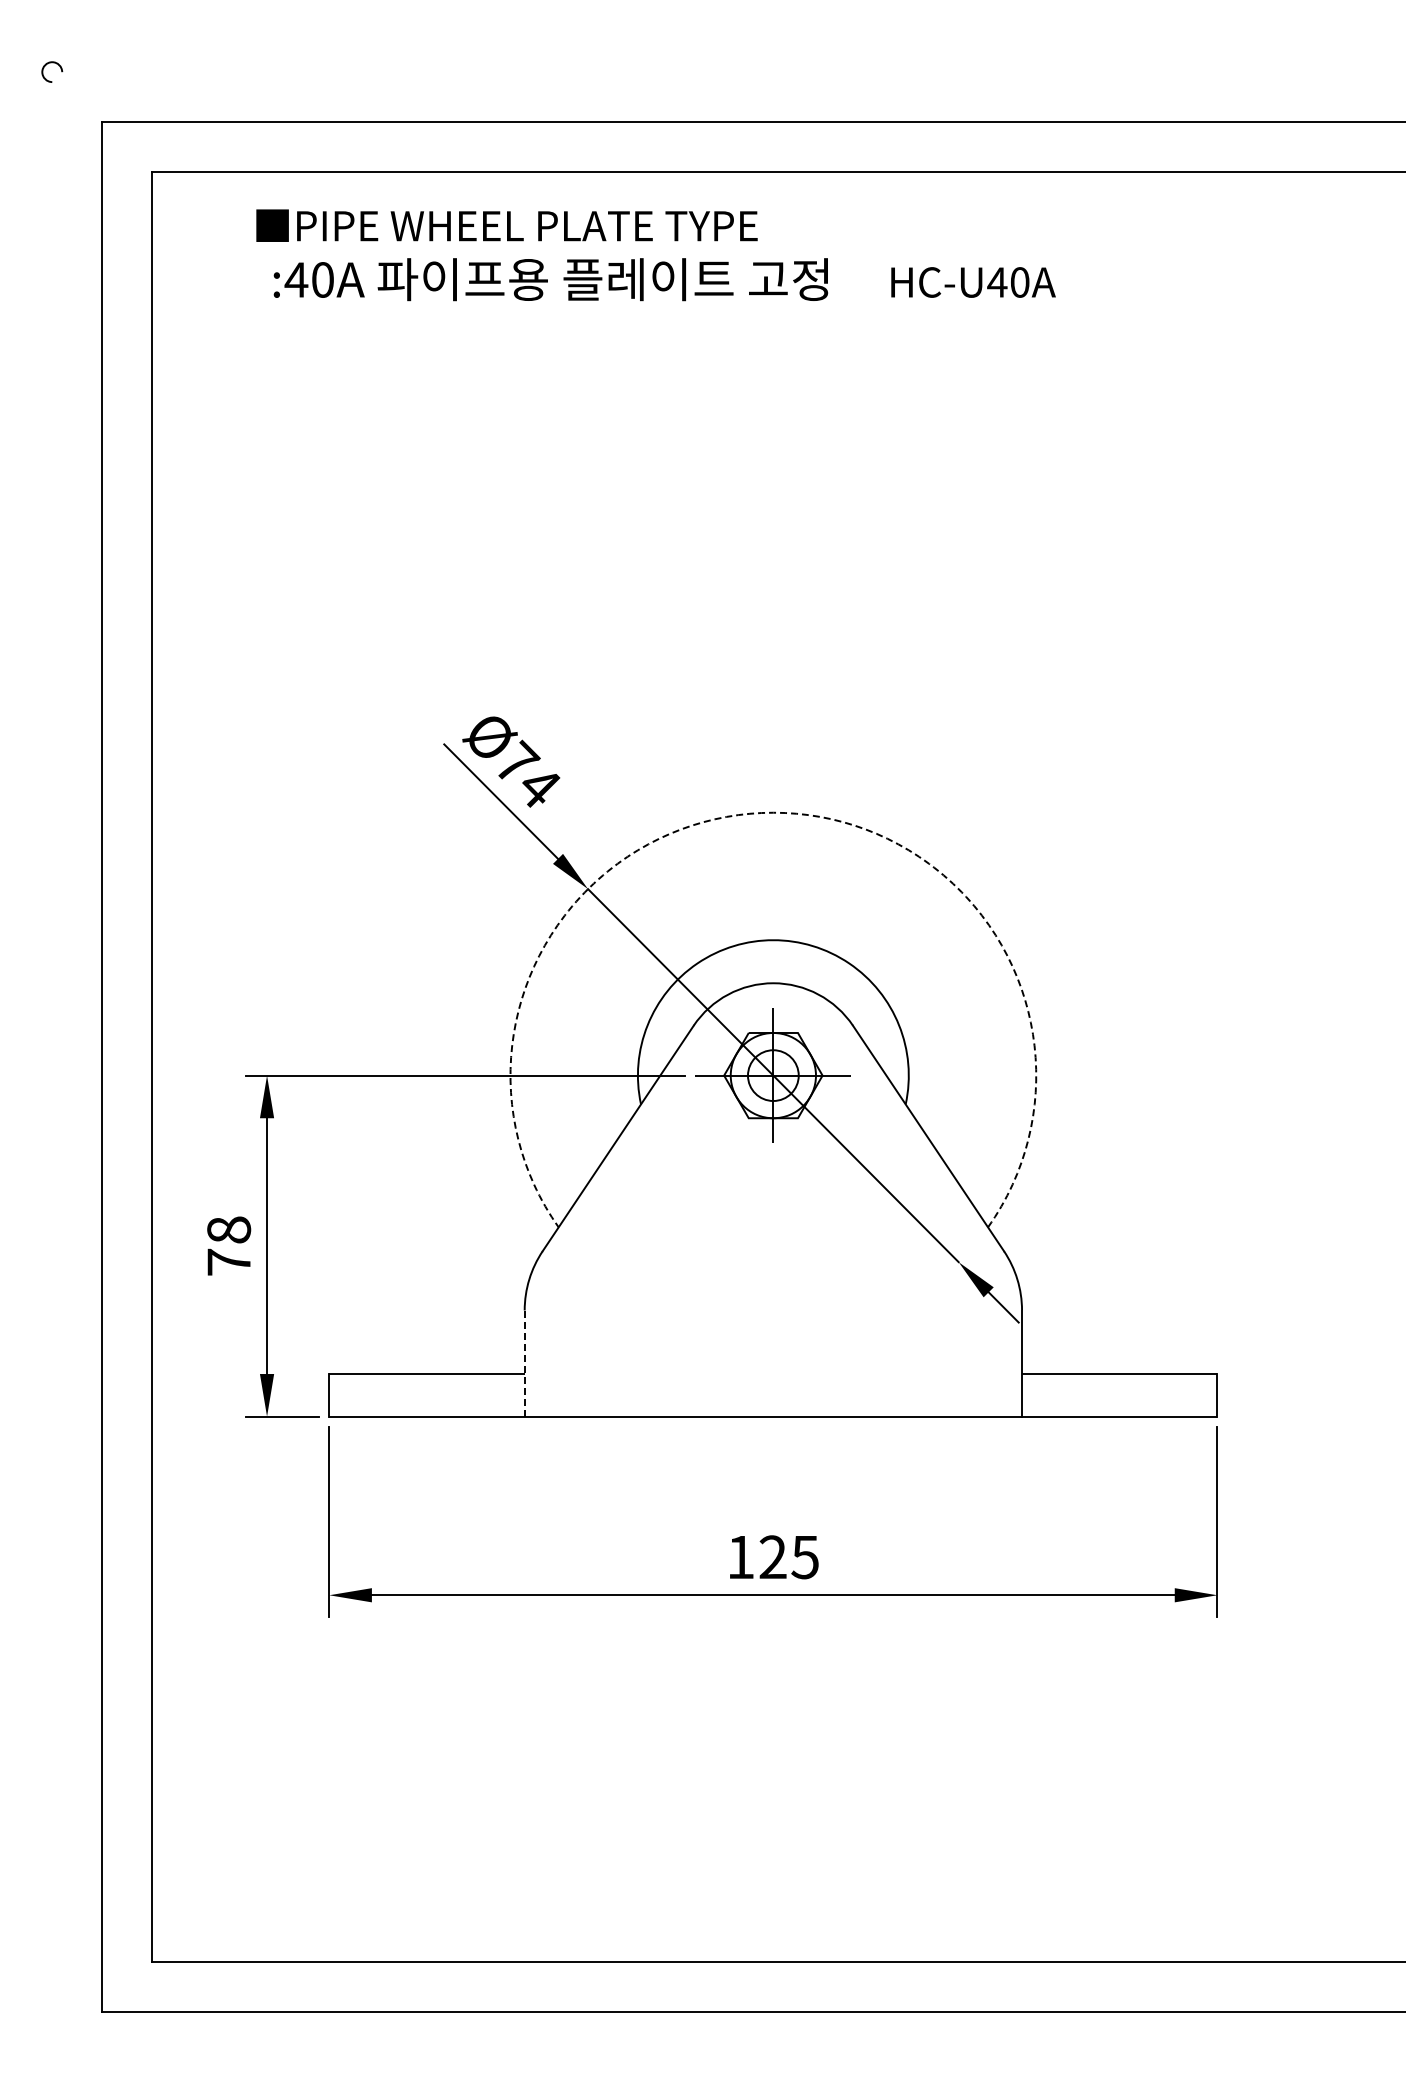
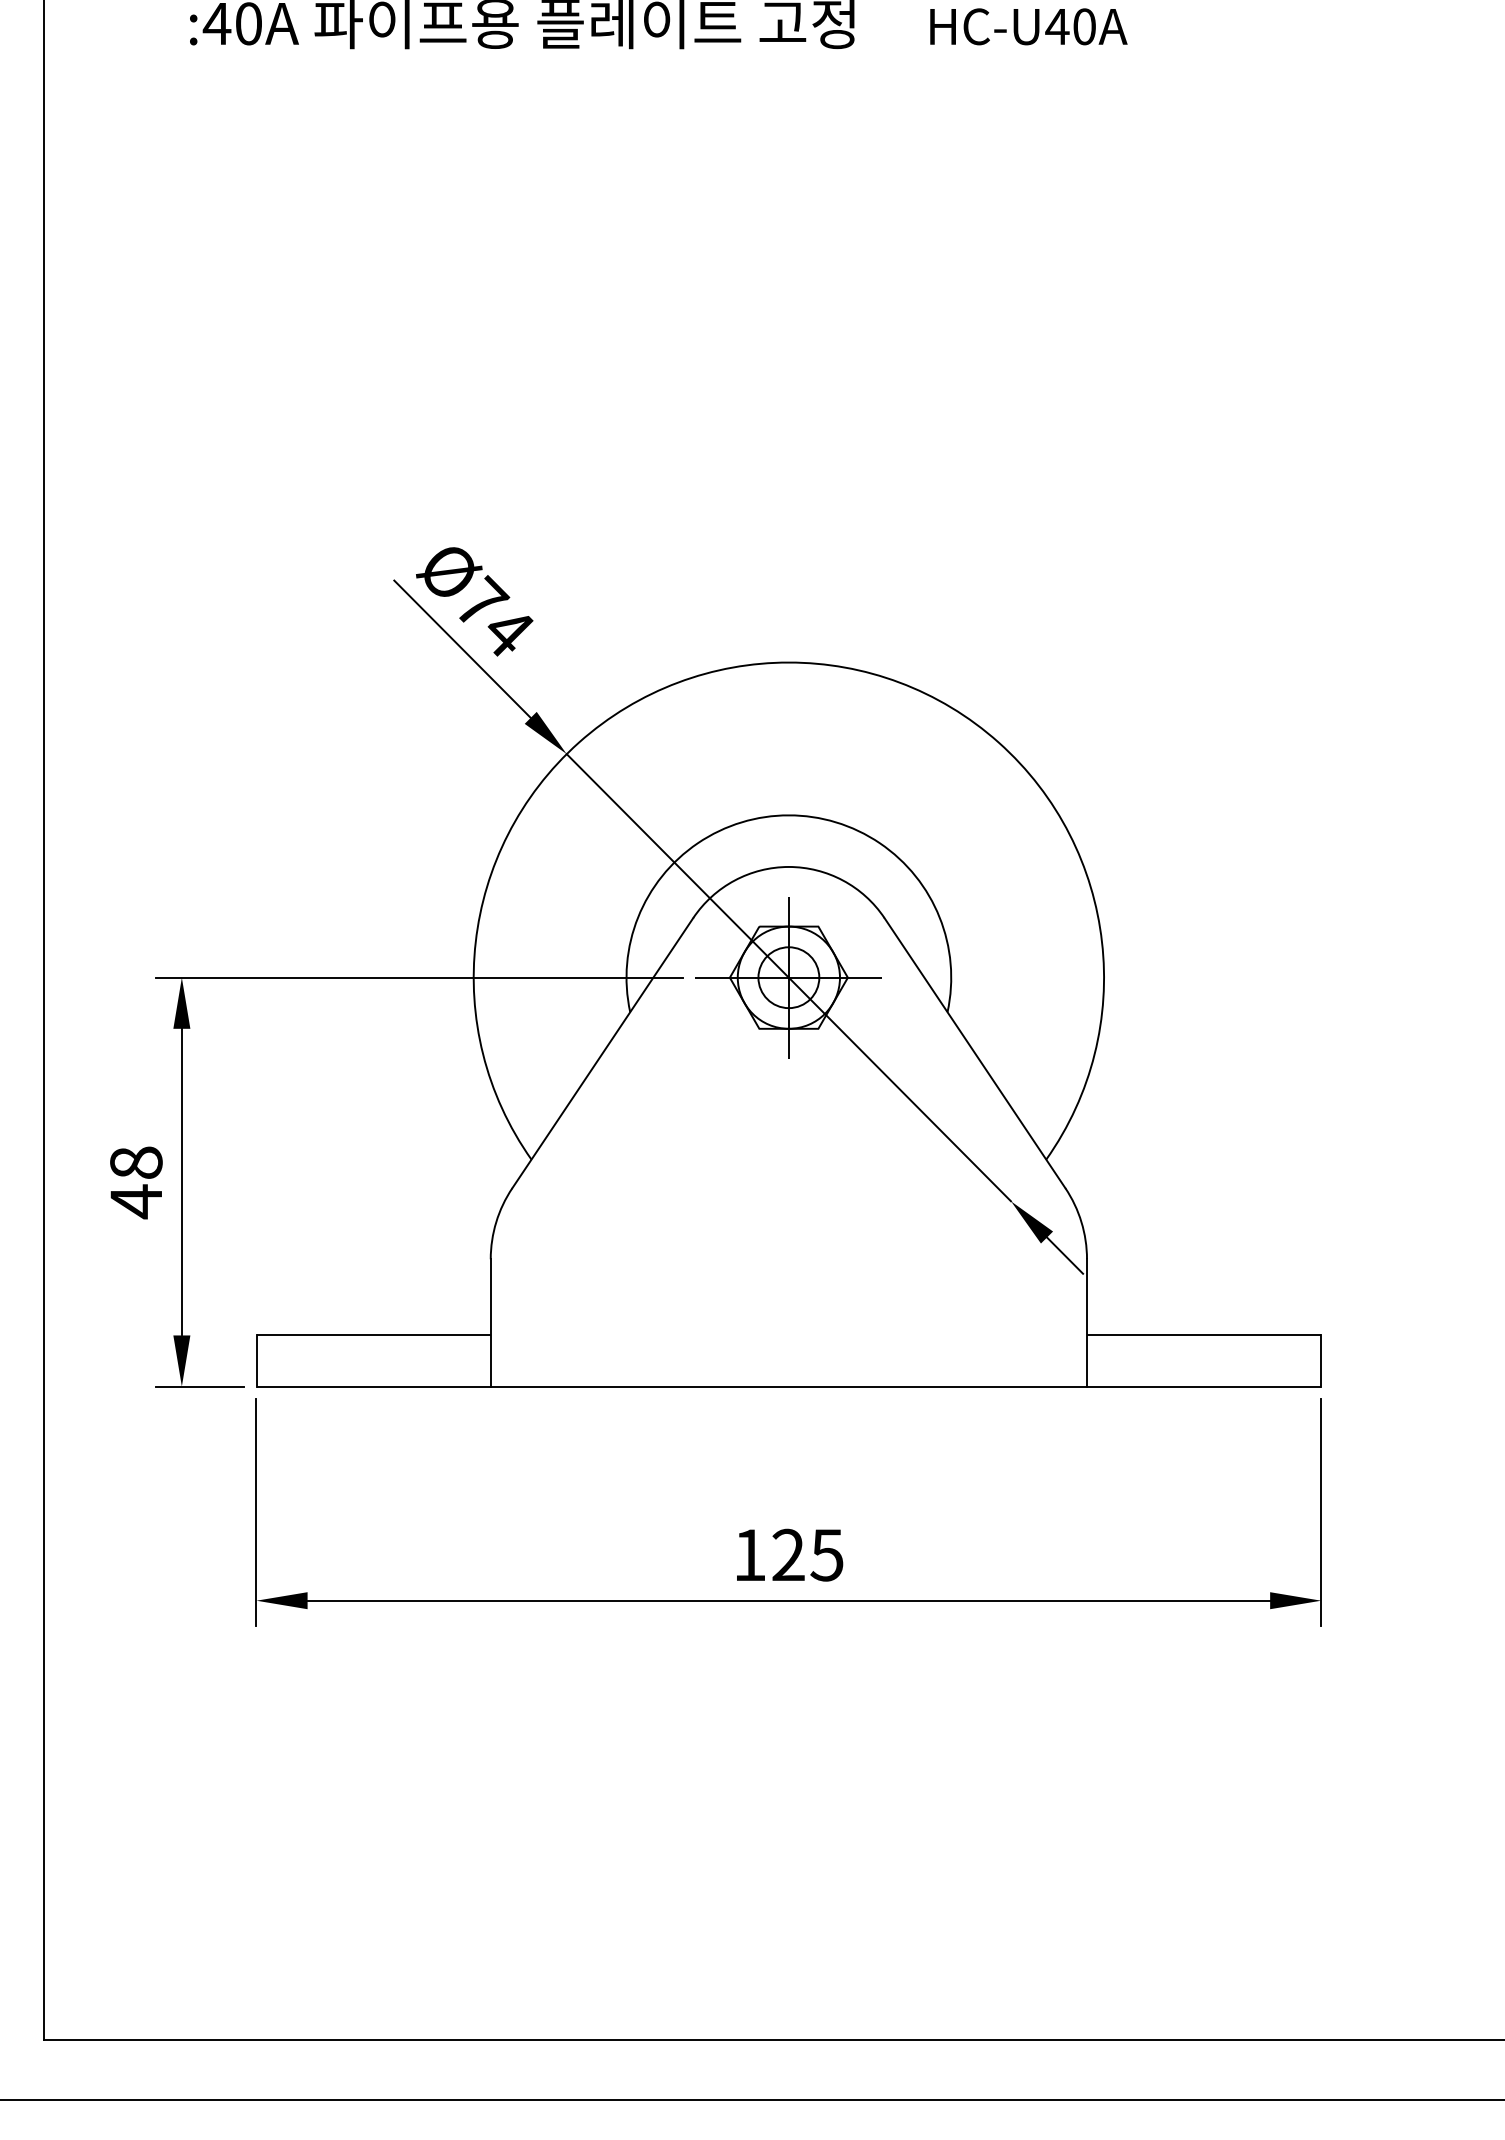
arc: (773, 812) -> (789, 662), dashed -> solid
text: (228, 1262) -> (135, 1201), 78 -> 48
line: (524, 1363) -> (490, 1322), dashed -> solid

